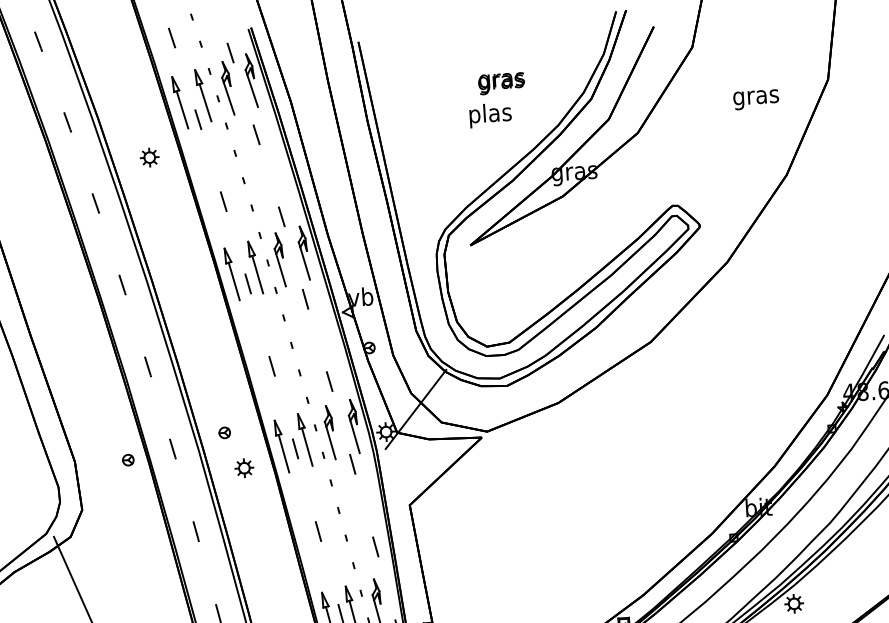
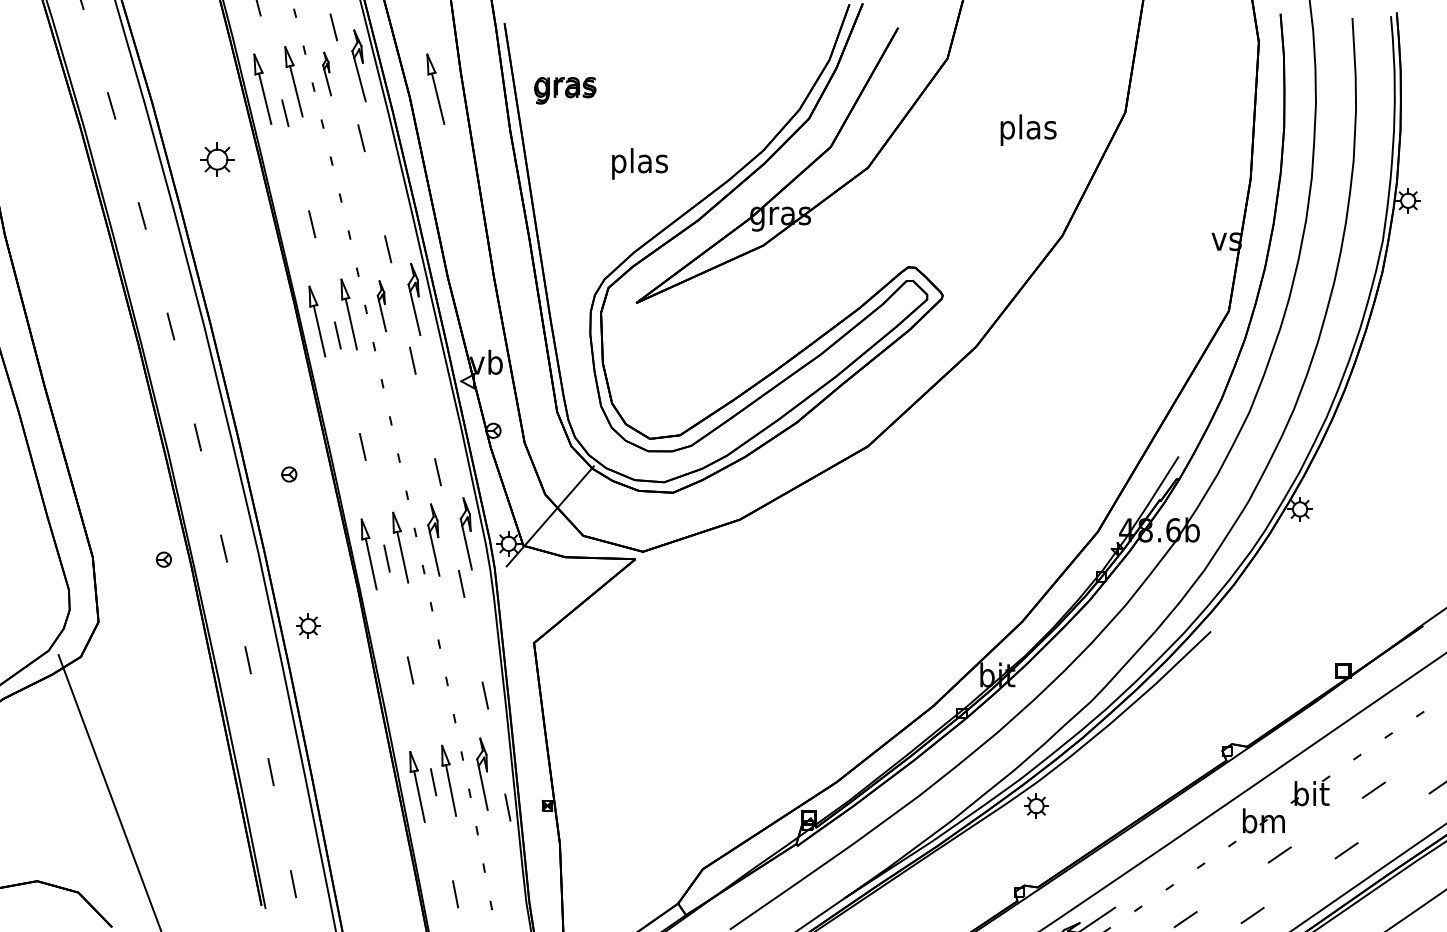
text: (501, 83) -> (565, 90), moved
part: (227, 87) -> (326, 73), size x0.6
part: (309, 94) -> (435, 88), added
text: (755, 96) -> (1027, 129), gras -> plas
text: (490, 115) -> (639, 163), moved
part: (149, 157) -> (217, 159), size x1.4
part: (279, 259) -> (381, 305), size x0.7
part: (224, 432) -> (289, 474), moved
part: (244, 467) -> (308, 625), moved

